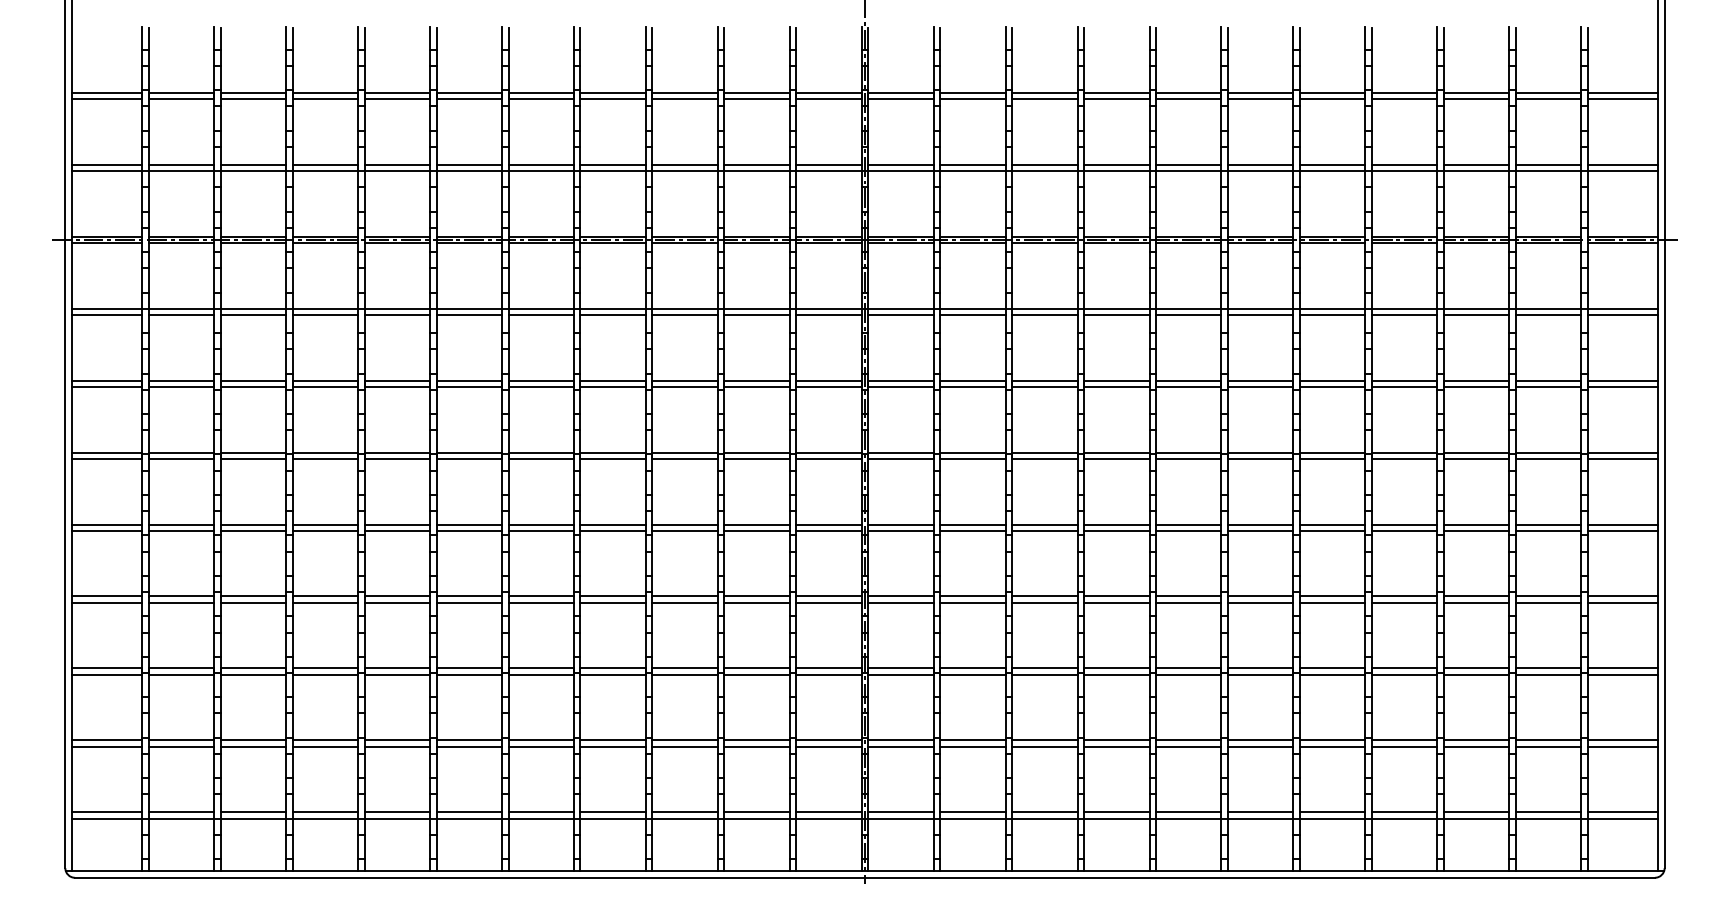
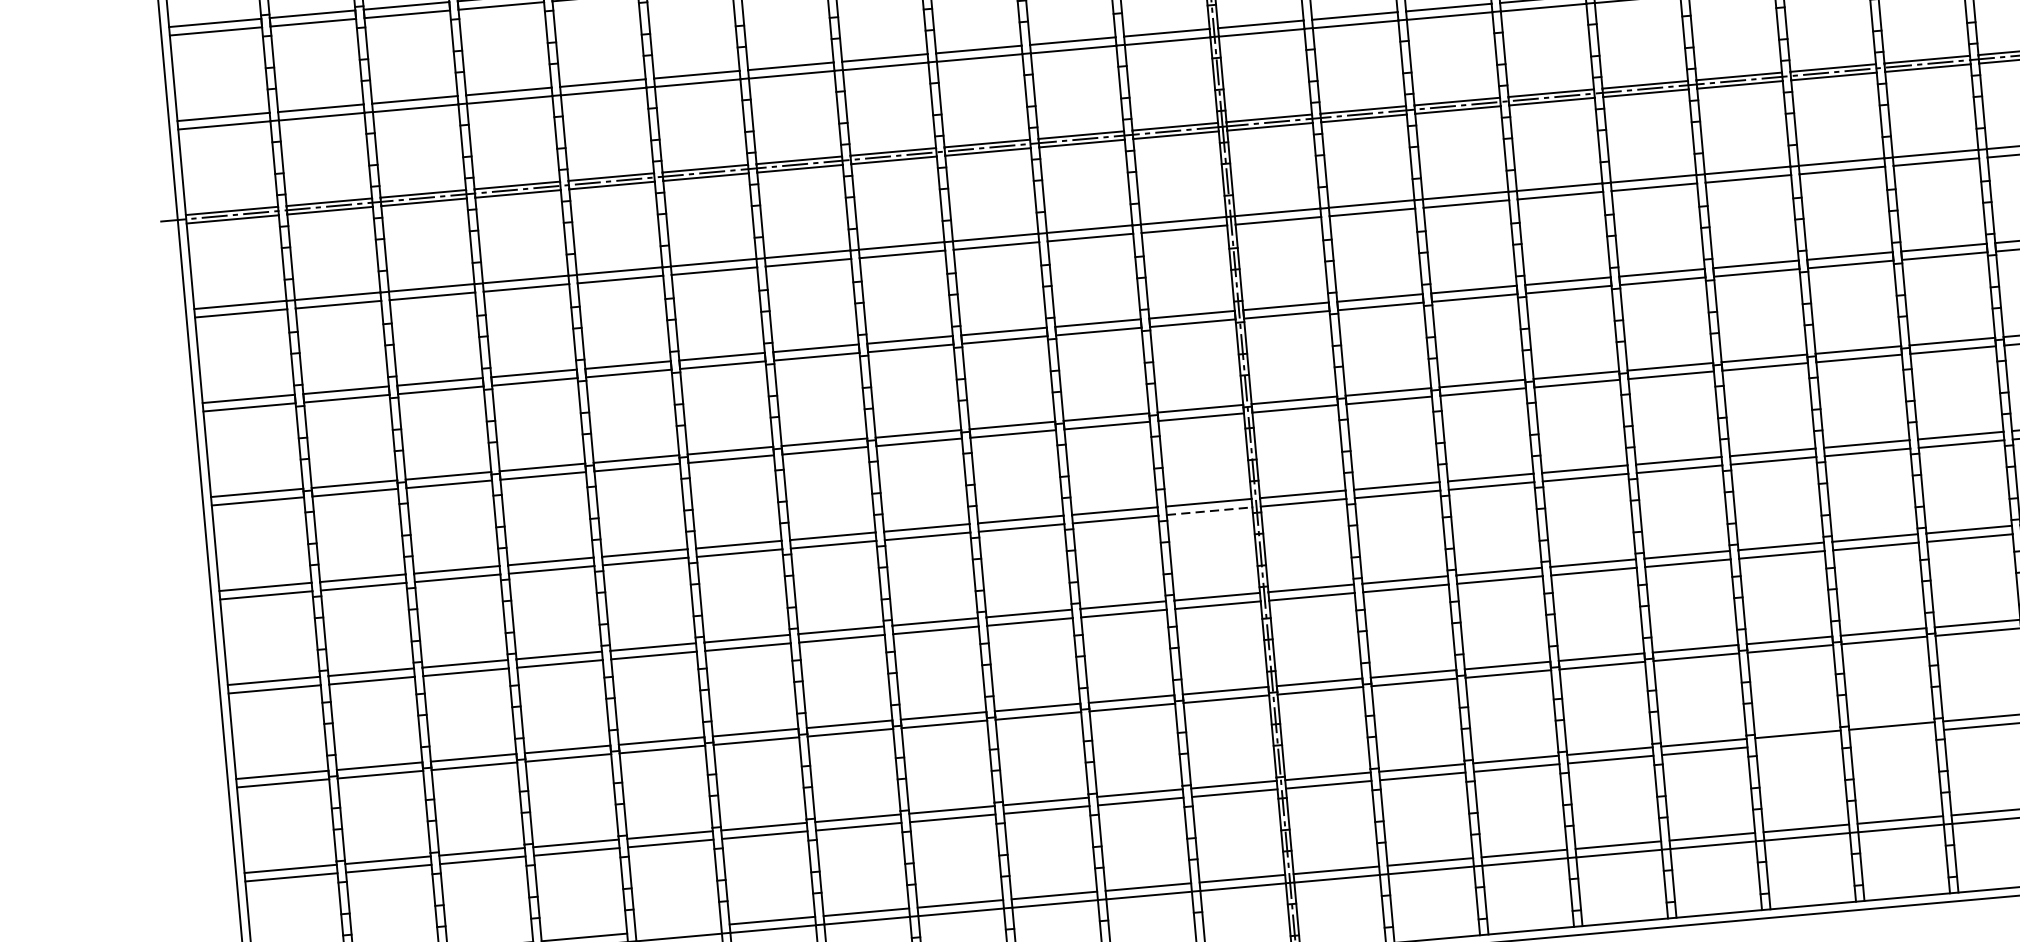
line: (829, 530) -> (1210, 510), solid -> dashed
line: (1260, 746) -> (1798, 742), removed
line: (1332, 746) -> (1892, 734), removed
line: (397, 812) -> (678, 929), removed

